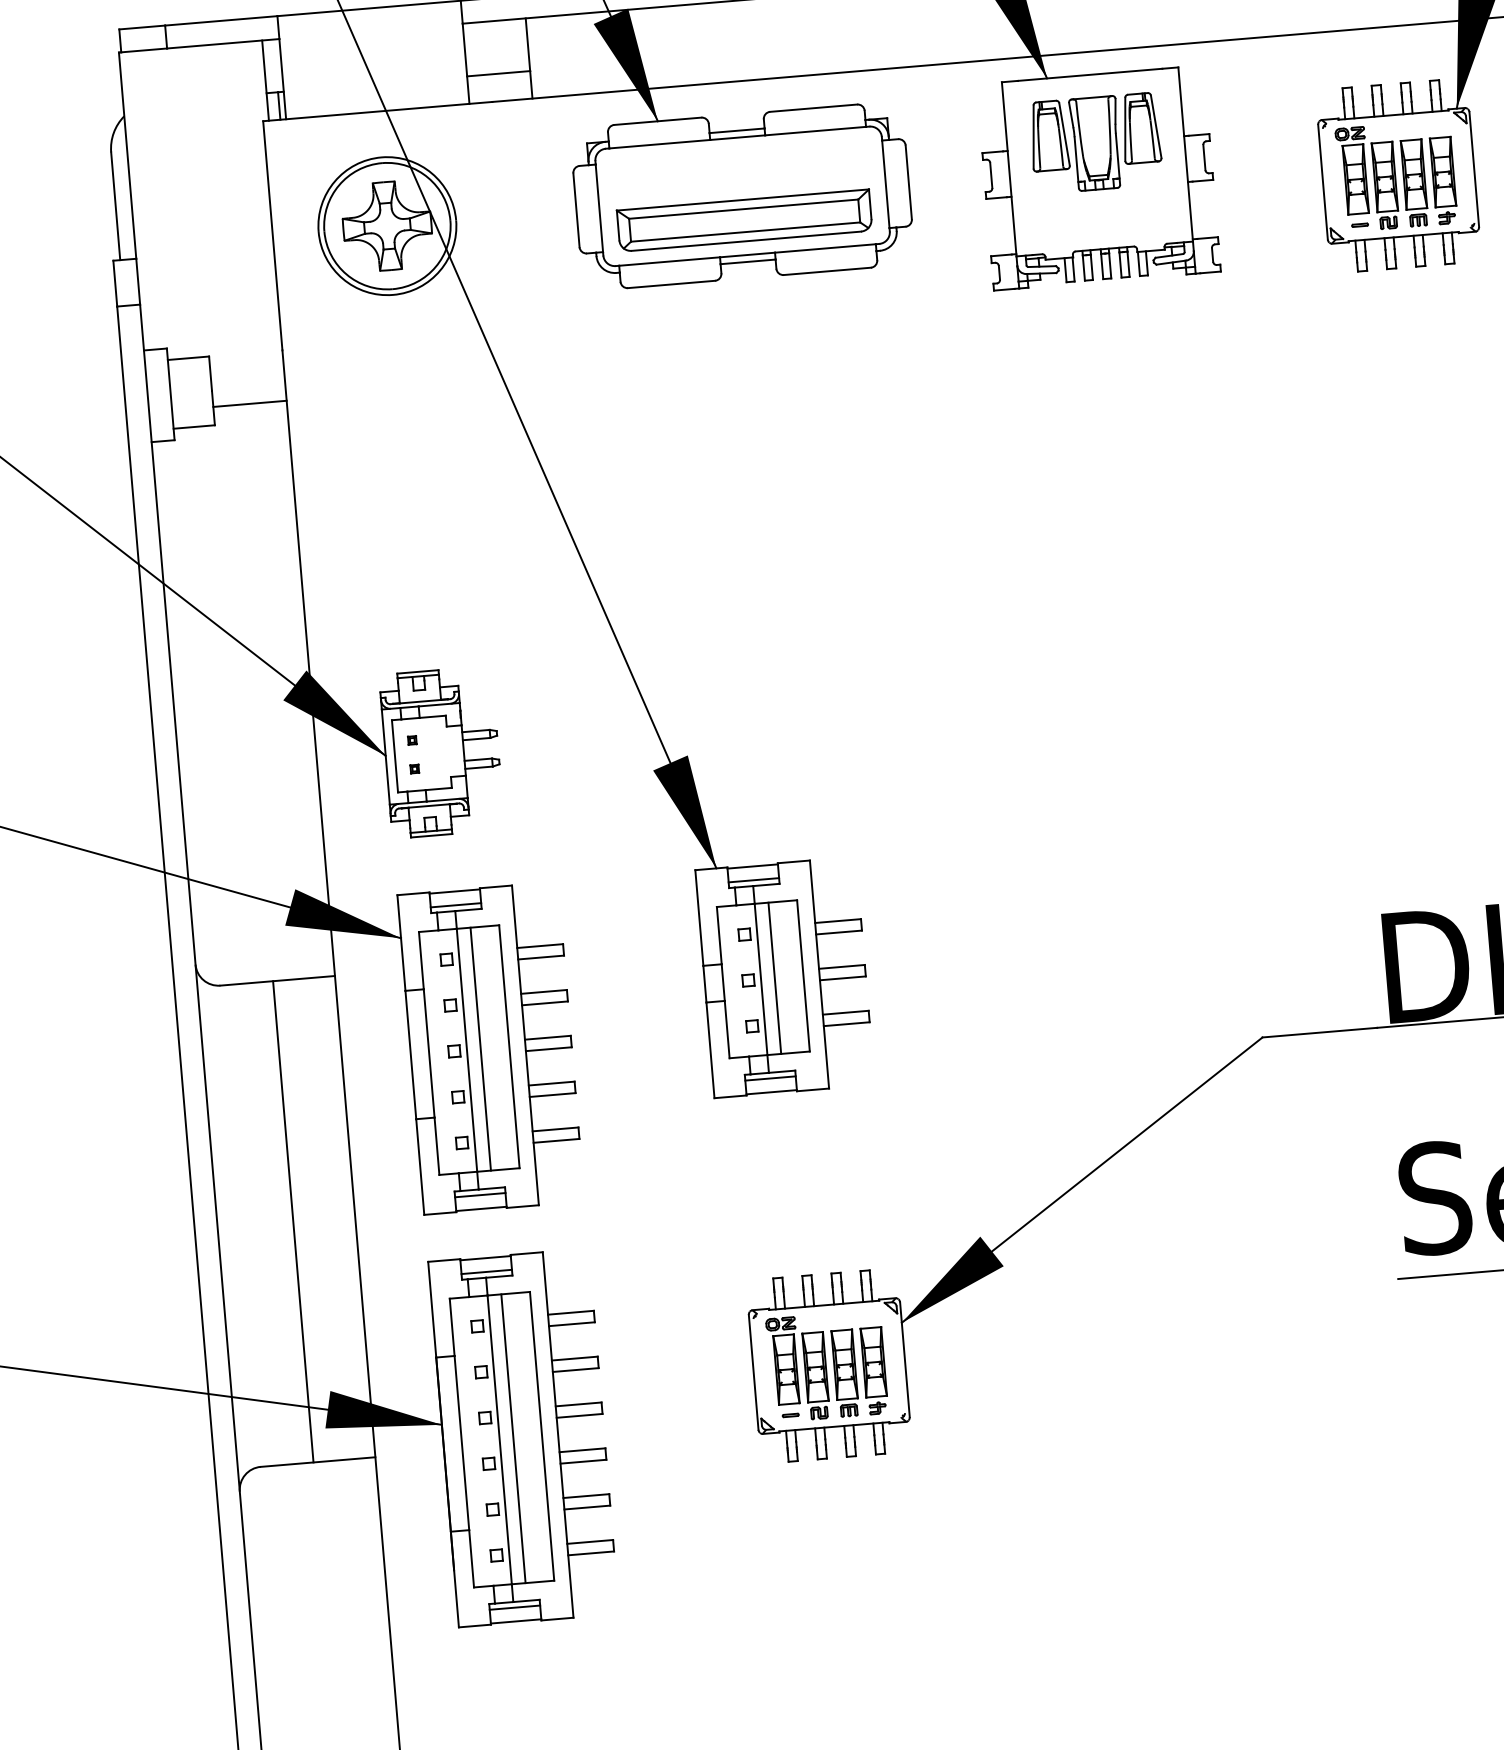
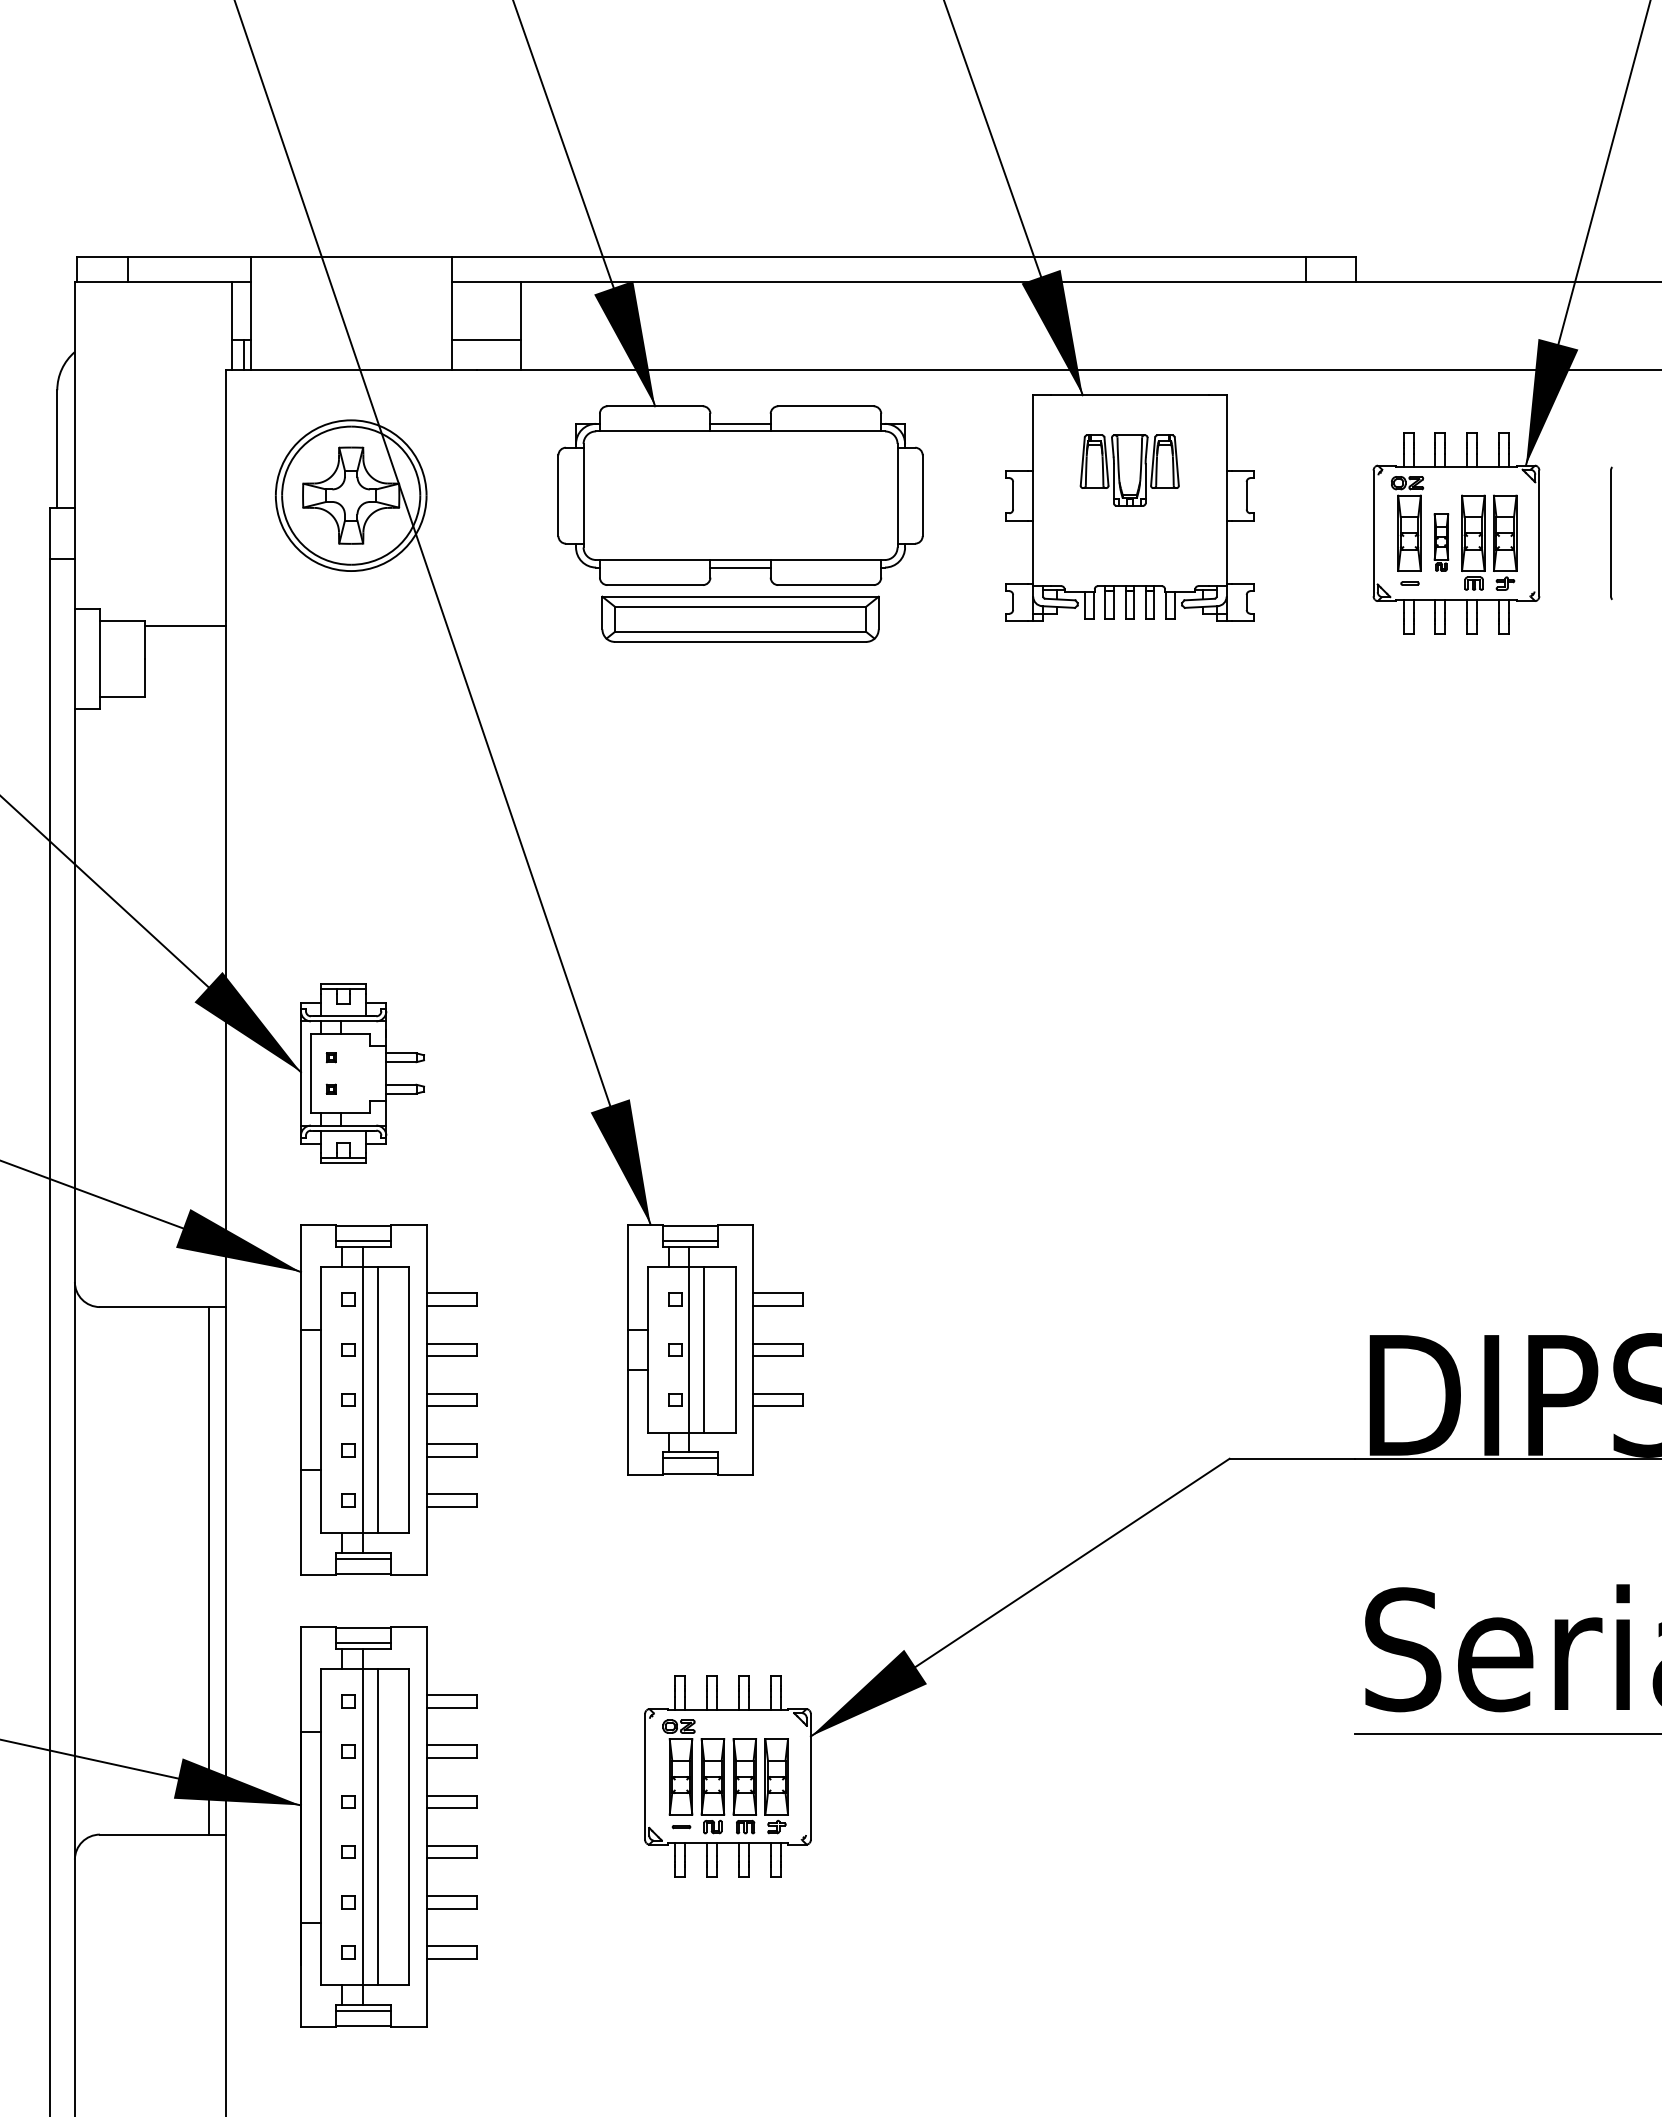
part: (1095, 143) -> (1129, 470), size x0.7
part: (1385, 185) -> (1441, 542), size x0.6
part: (744, 219) -> (740, 618), moved
line: (250, 403) -> (185, 625), moved
line: (293, 1221) -> (208, 1570), moved

